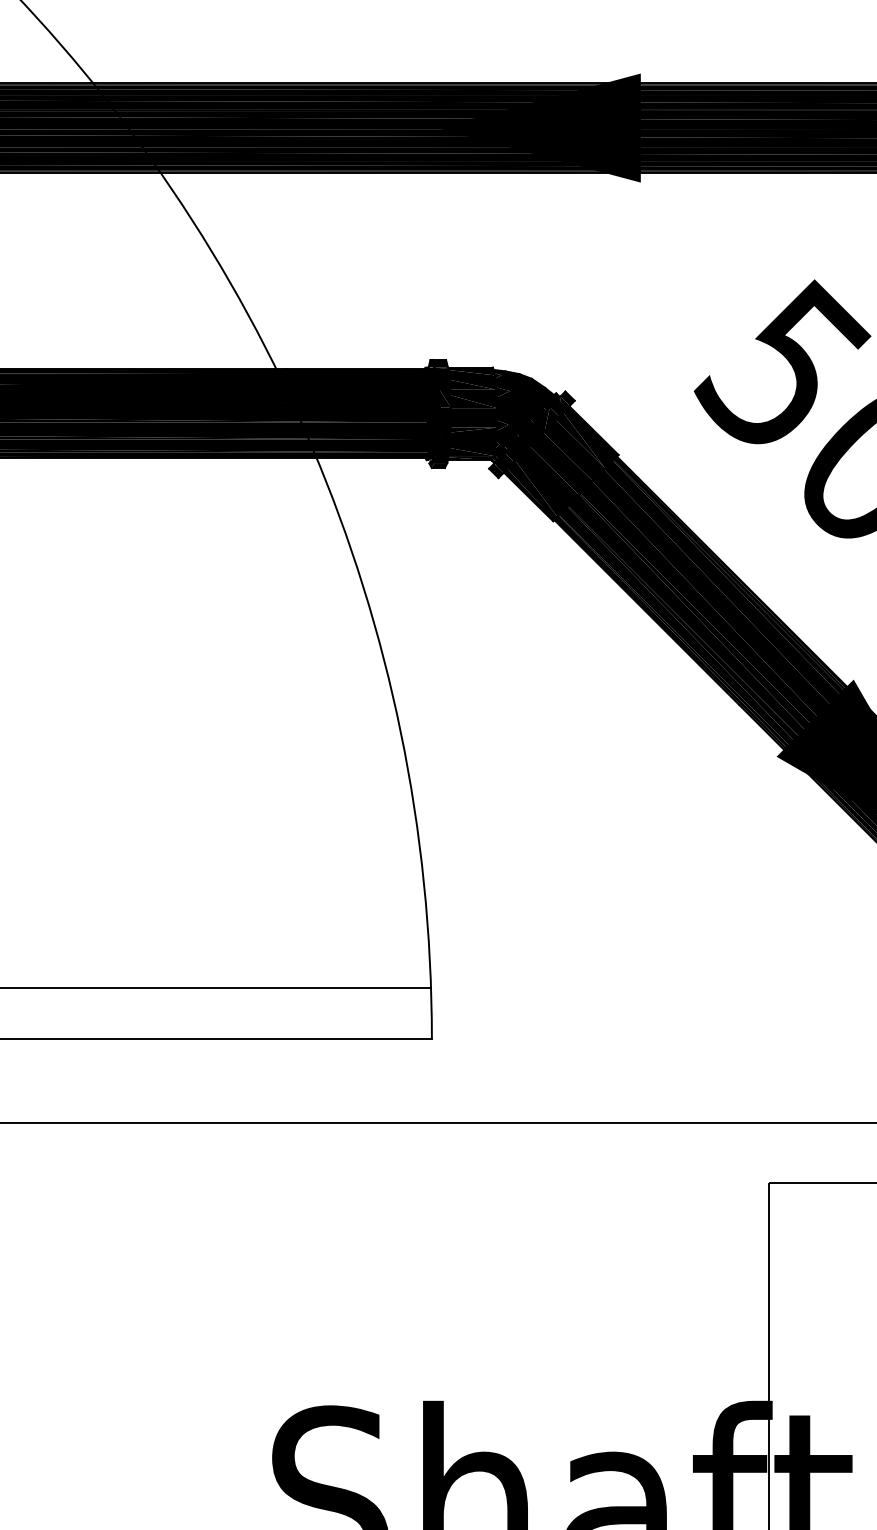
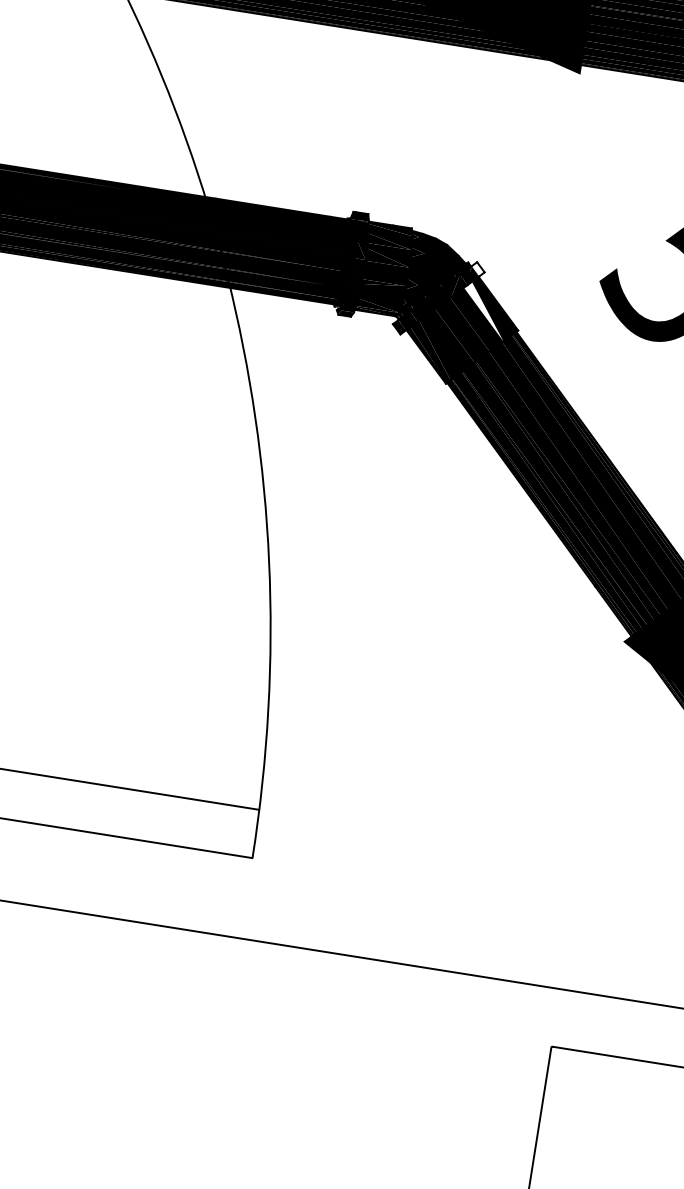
fill: (567, 398) -> (478, 269), removed
fill: (580, 440) -> (484, 311), removed

